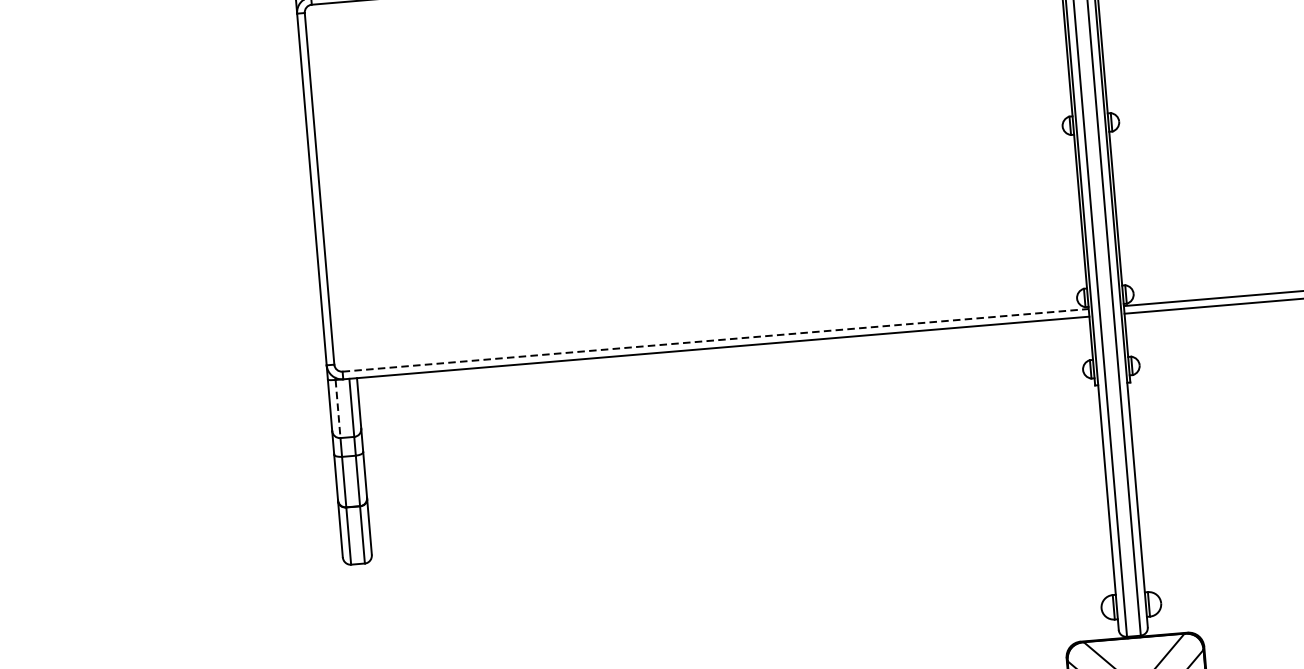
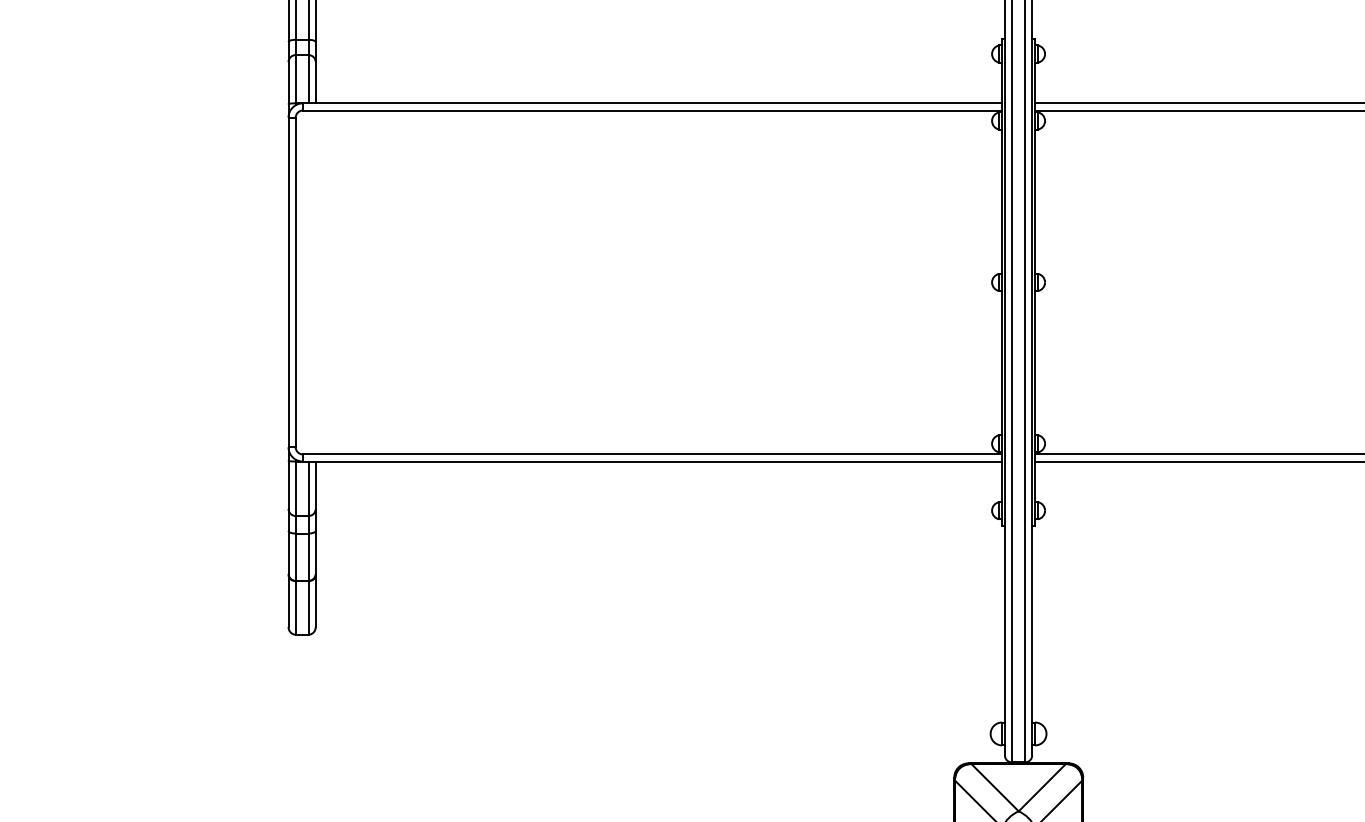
line: (715, 340) -> (652, 454), dashed -> solid
line: (337, 409) -> (295, 489), dashed -> solid

